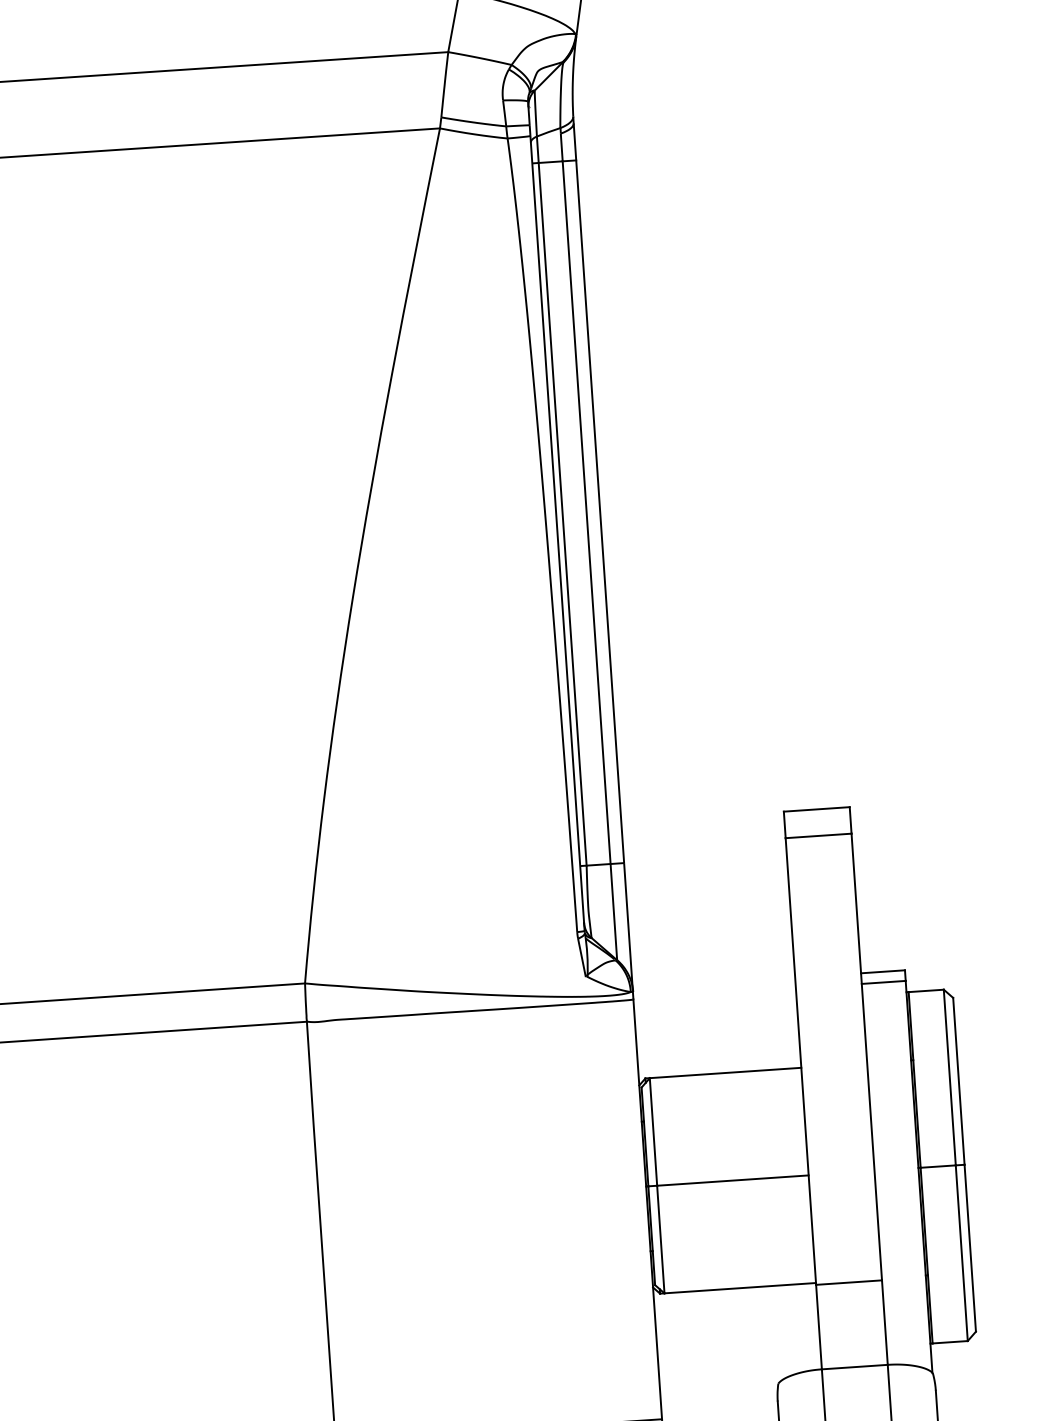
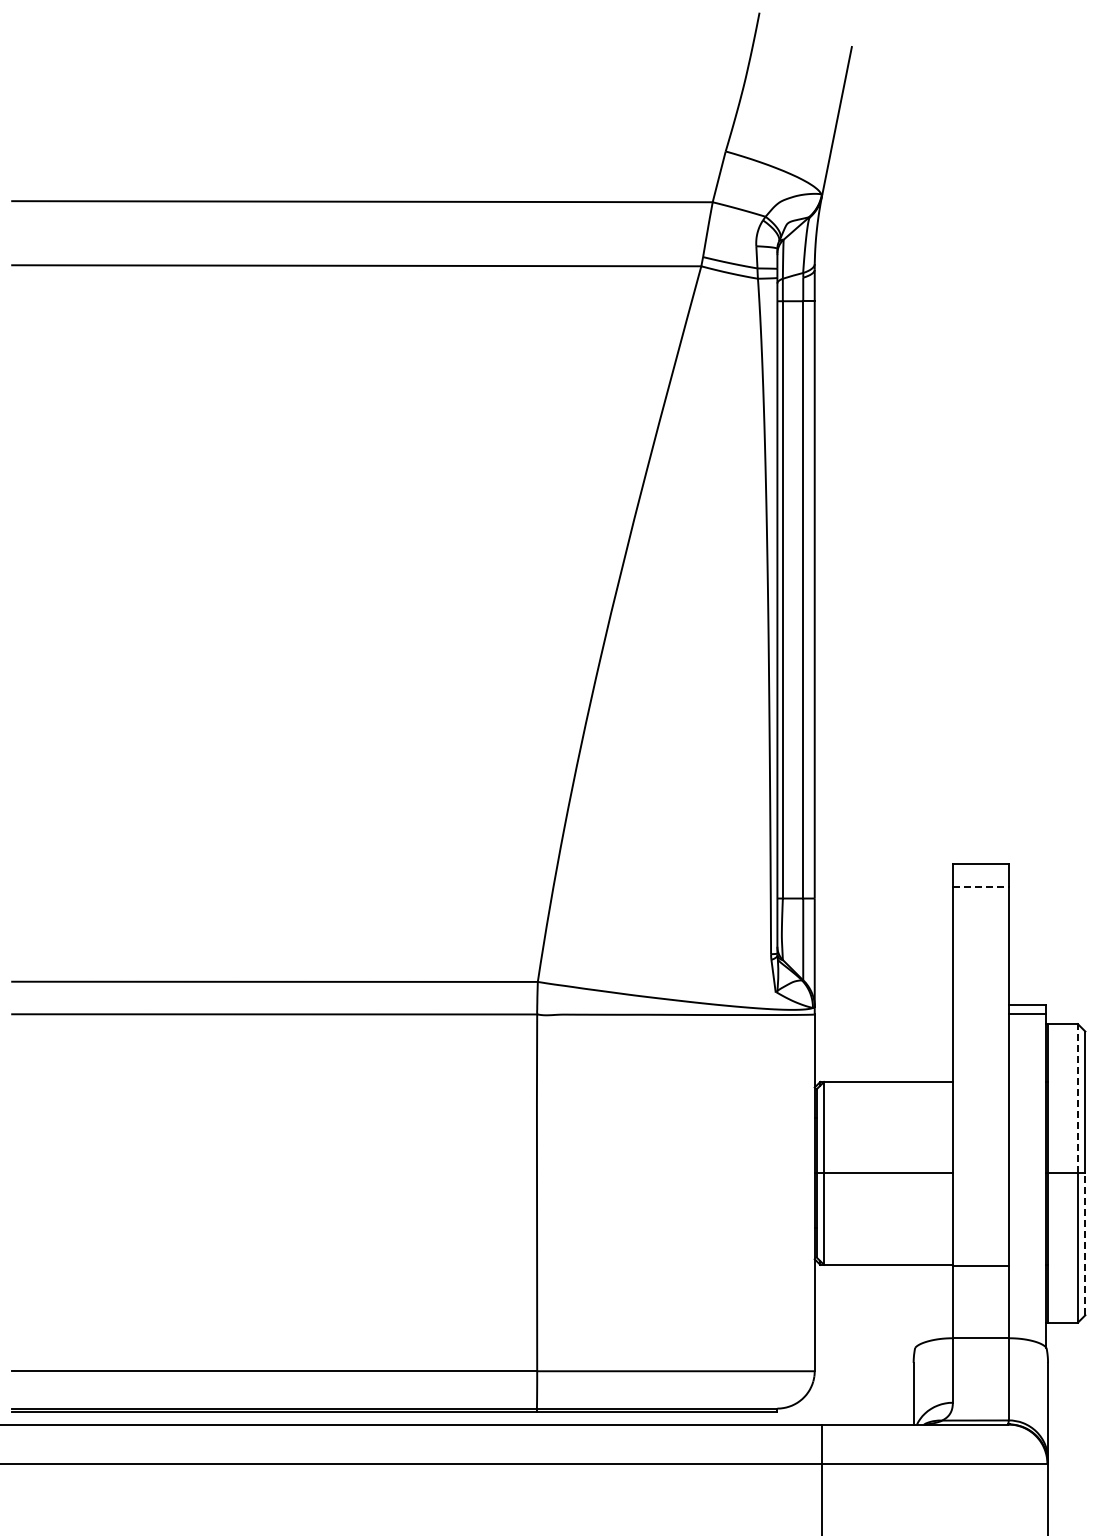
line: (818, 835) -> (980, 886), solid -> dashed
line: (949, 1077) -> (1077, 1098), solid -> dashed
line: (970, 1248) -> (1085, 1244), solid -> dashed

